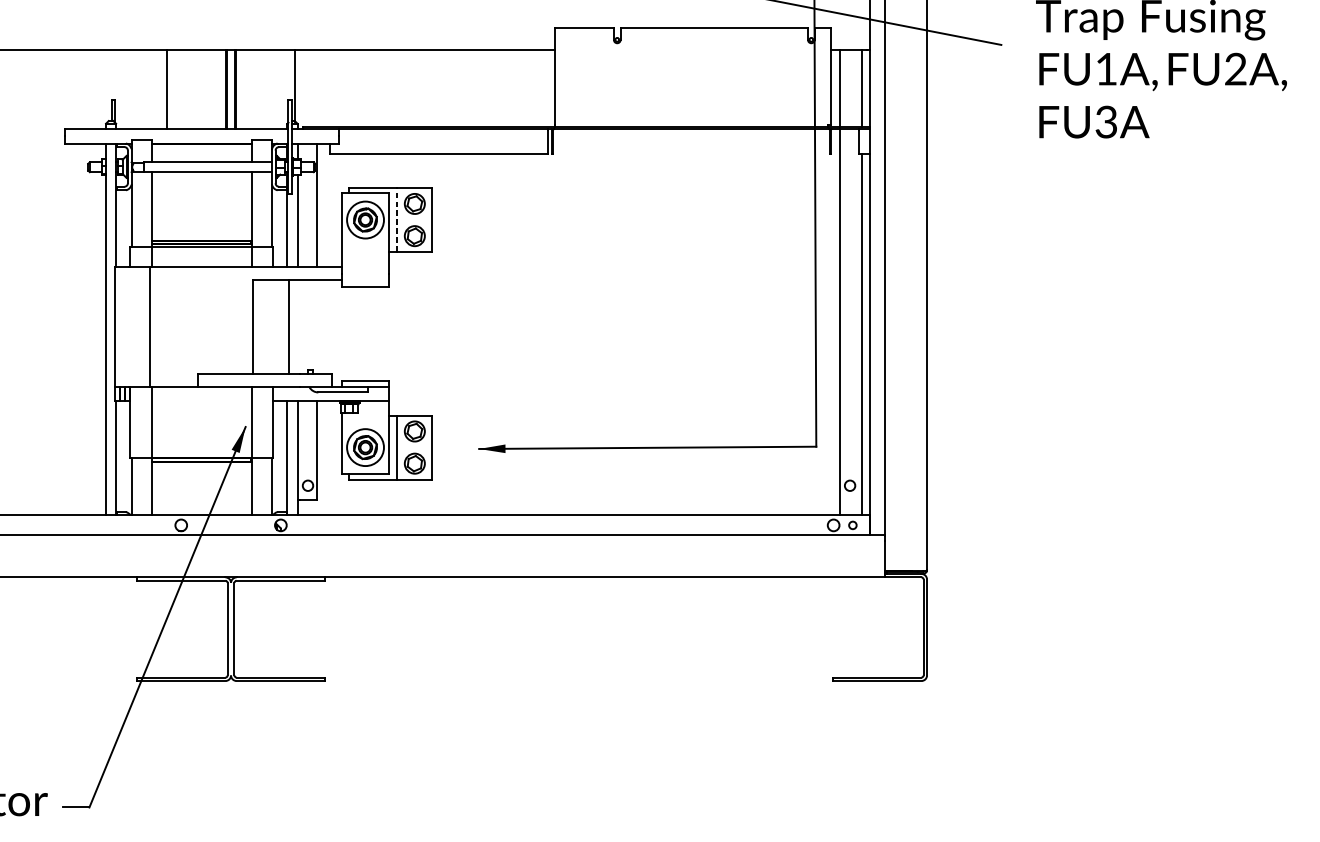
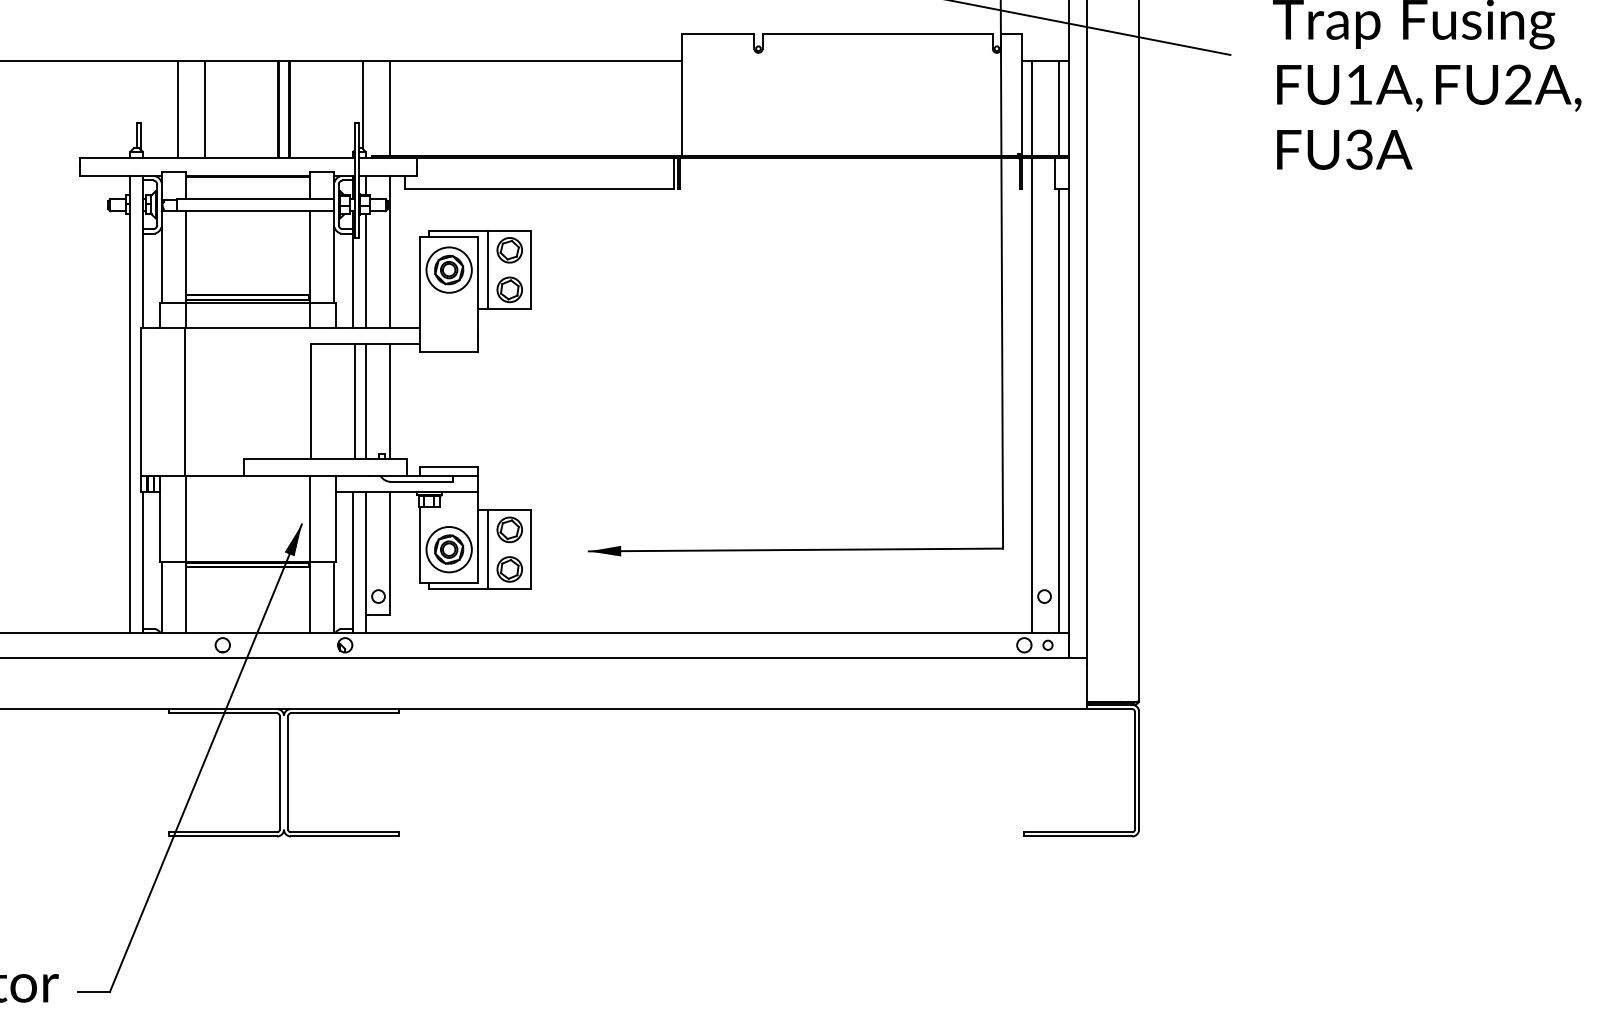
line: (317, 87) -> (390, 107), added
line: (144, 88) -> (177, 108), added
line: (397, 219) -> (488, 269), dashed -> solid
line: (297, 326) -> (365, 401), added
line: (317, 326) -> (390, 401), added

